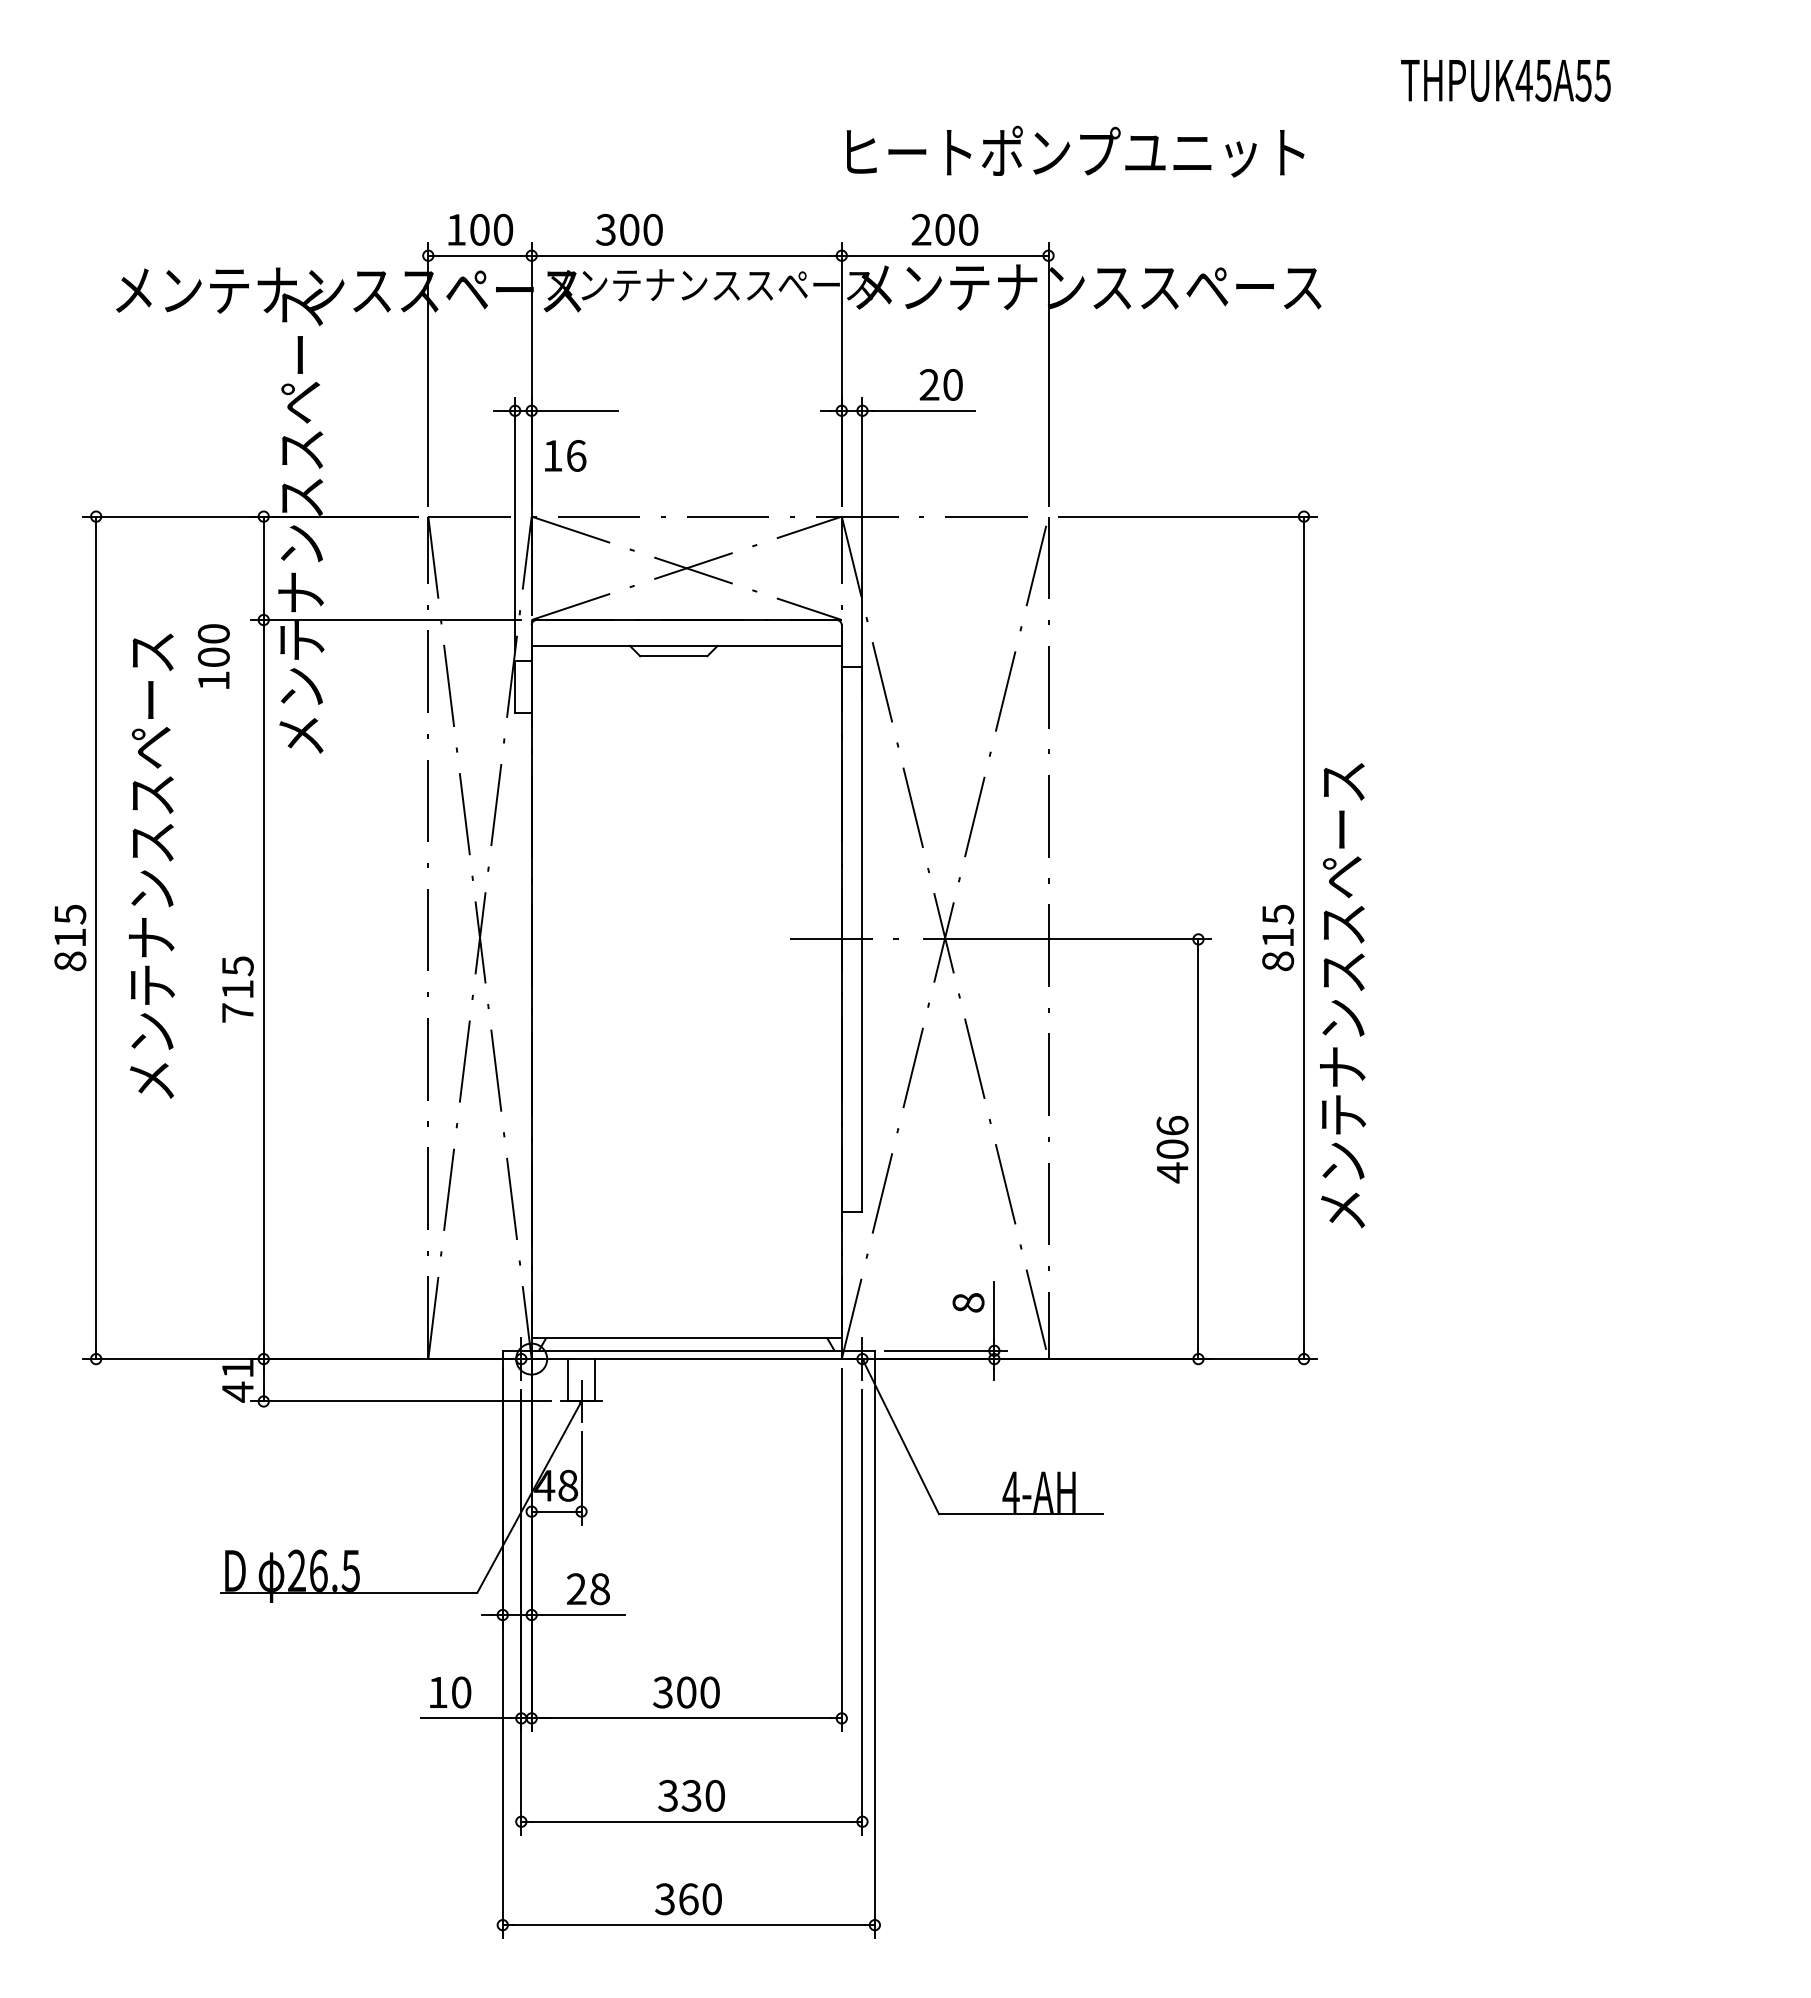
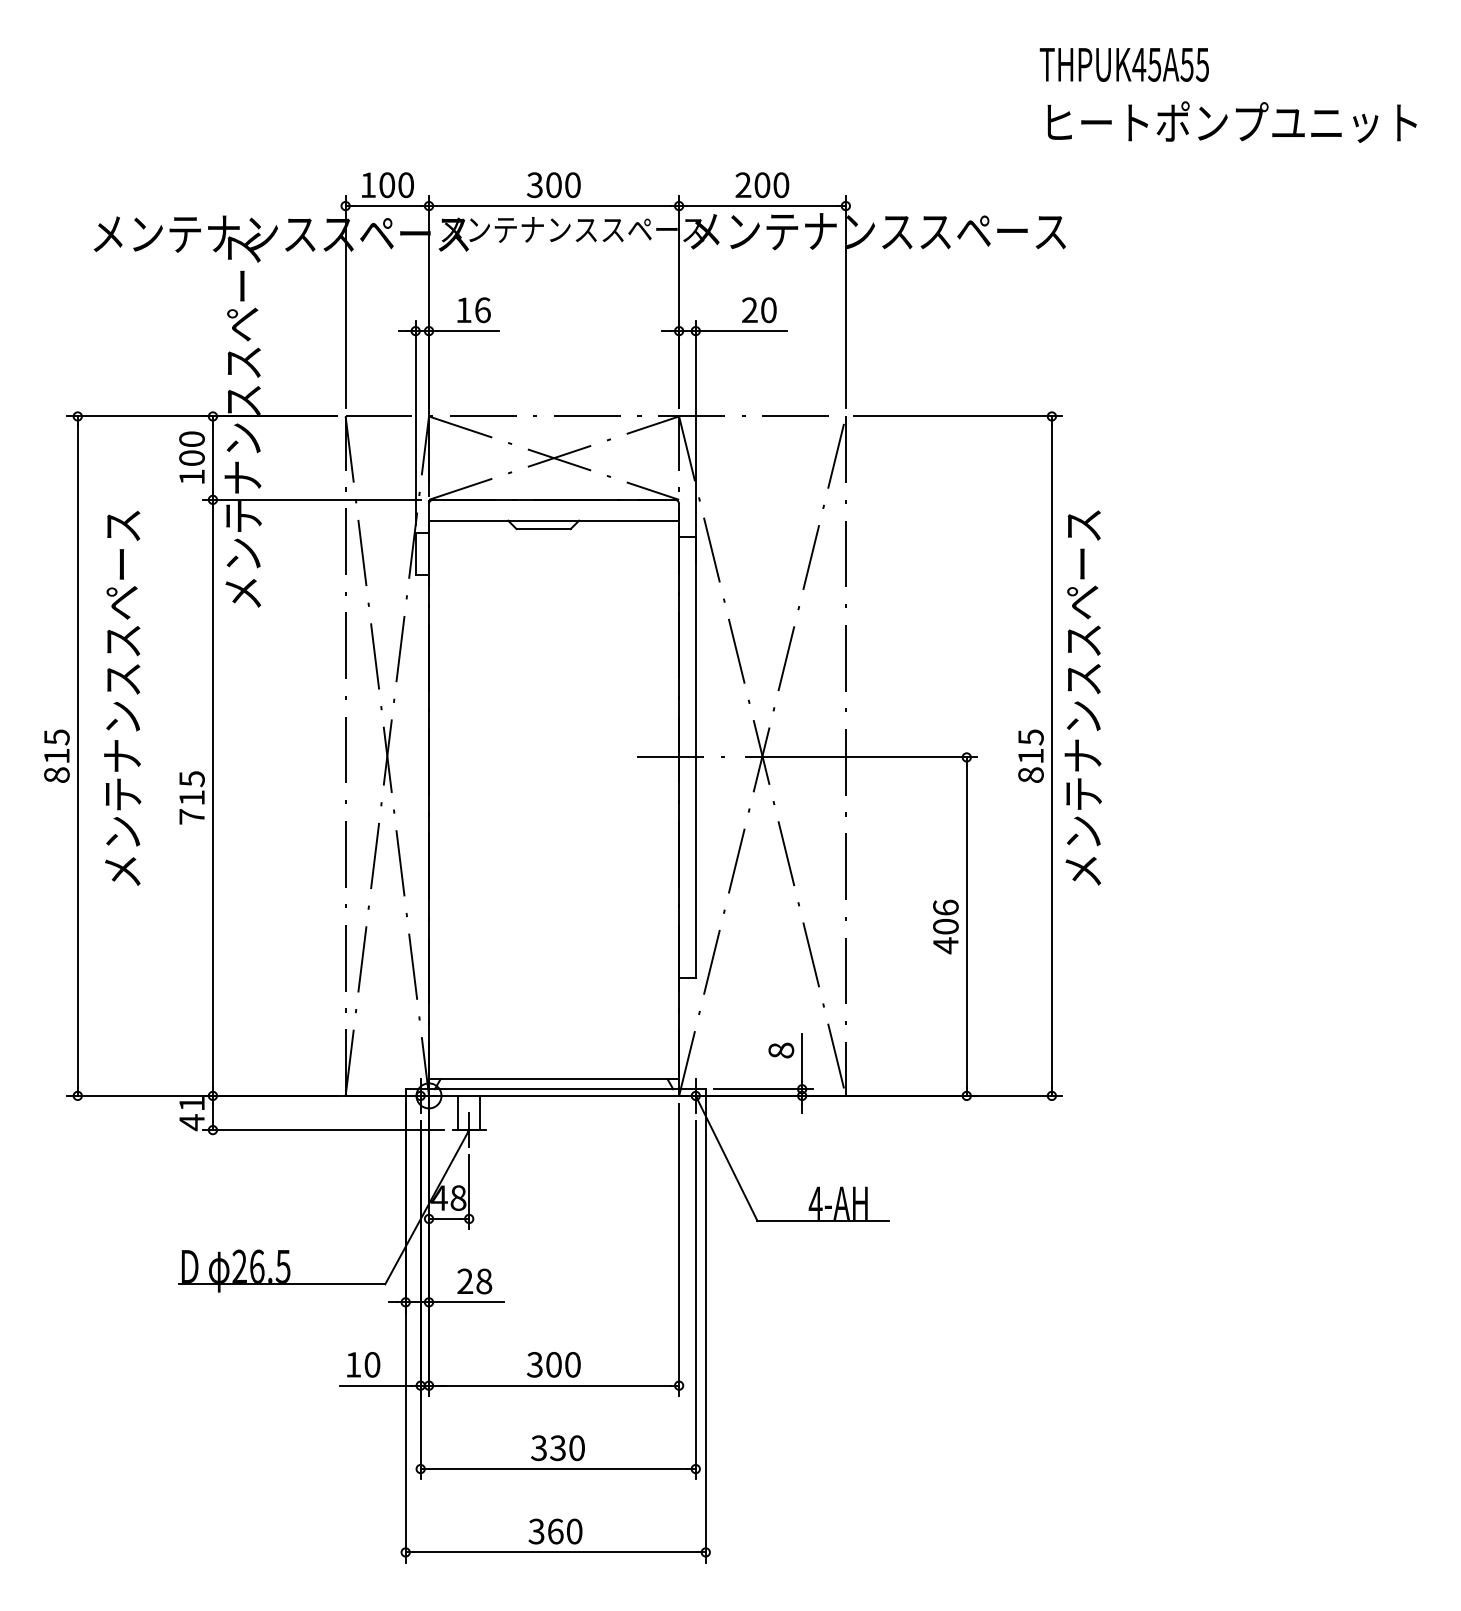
text: (1505, 80) -> (1124, 64), moved
text: (1075, 151) -> (1232, 121), moved
text: (629, 229) -> (553, 184), moved
text: (565, 455) -> (474, 309), moved
text: (213, 656) -> (191, 457), moved
text: (1342, 995) -> (1082, 697), moved

